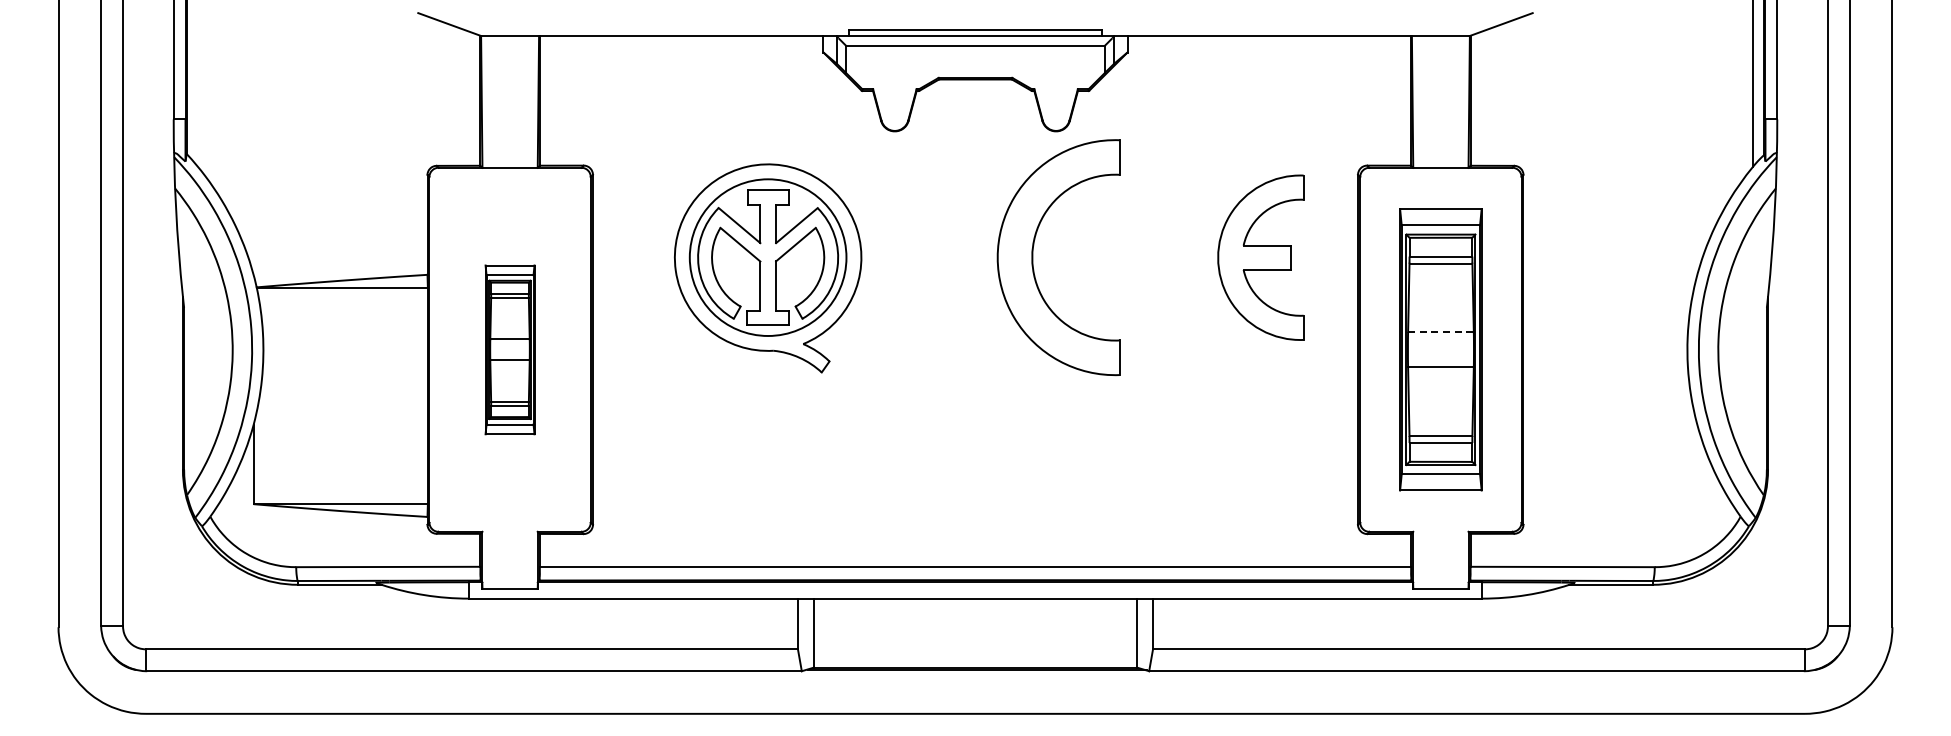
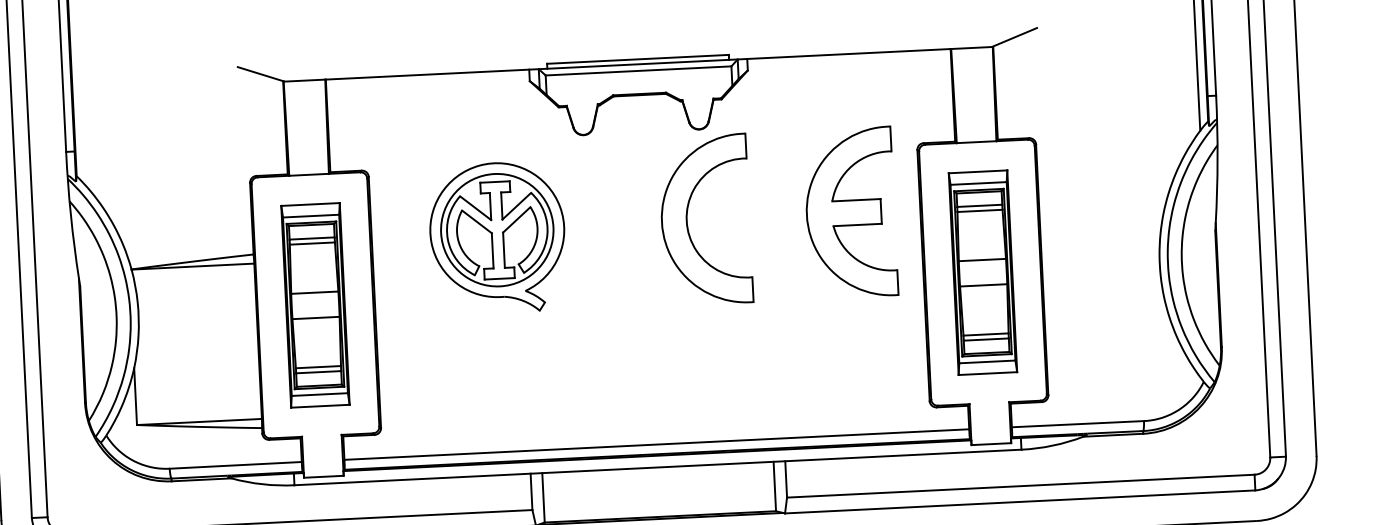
part: (1260, 257) -> (850, 212), size x1.43
line: (1440, 332) -> (982, 260), dashed -> solid
part: (509, 349) -> (315, 305), size x1.67

